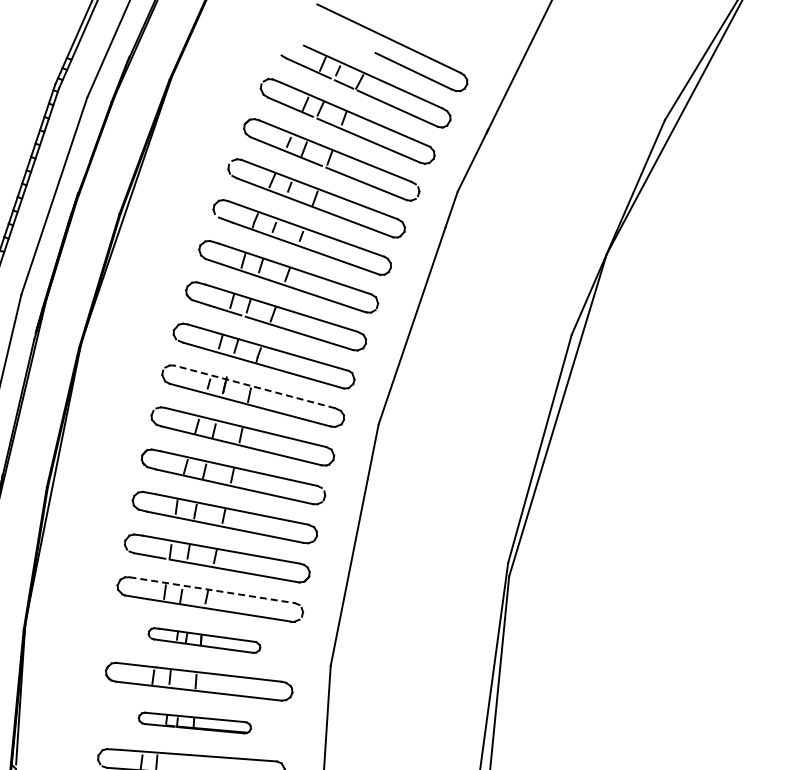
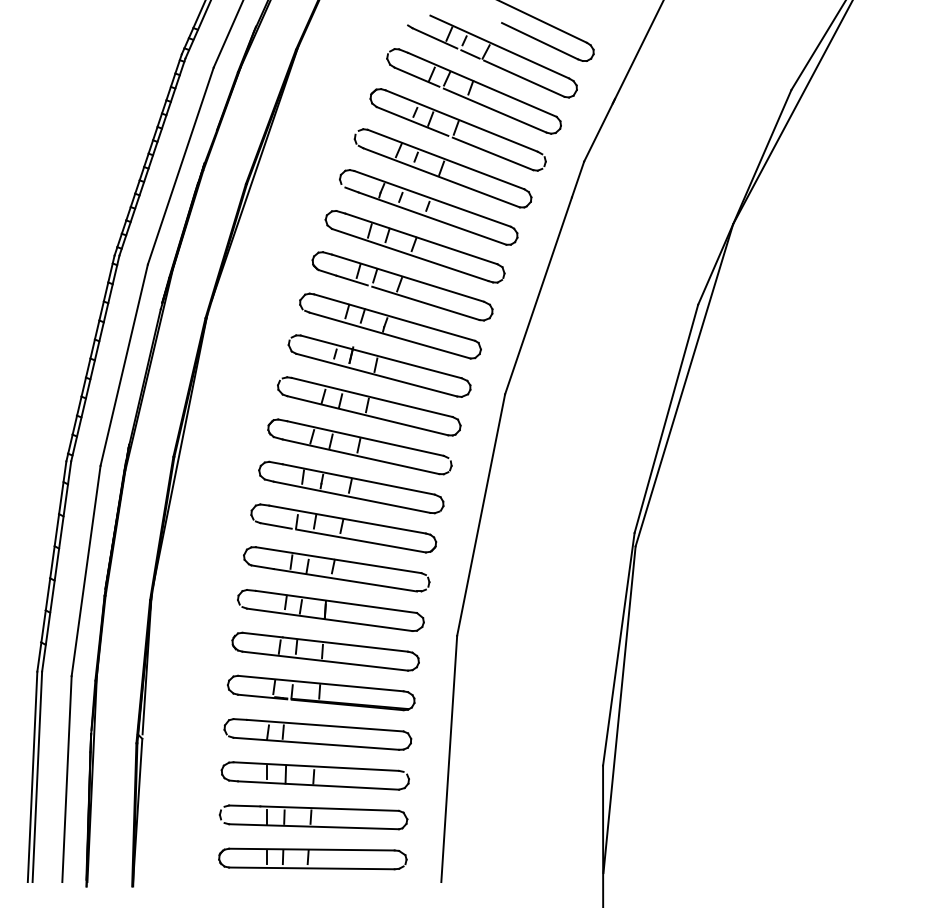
line: (254, 386) -> (380, 356), dashed -> solid
line: (212, 590) -> (338, 560), dashed -> solid
part: (204, 640) -> (330, 610), size x1.67
part: (195, 722) -> (321, 692), size x1.67

